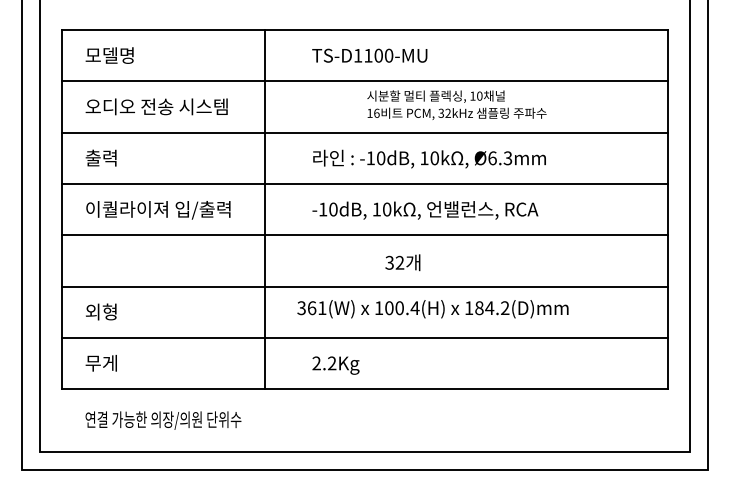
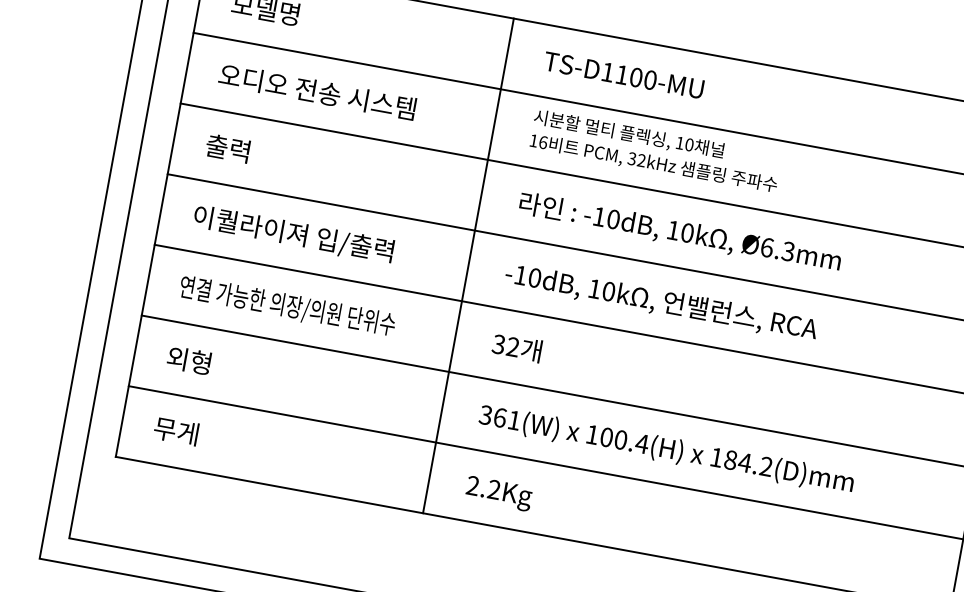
text: (456, 104) -> (655, 150), moved
line: (265, 209) -> (468, 265), moved
text: (402, 262) -> (516, 347), moved
text: (432, 309) -> (665, 450), moved
text: (163, 420) -> (287, 306), moved

